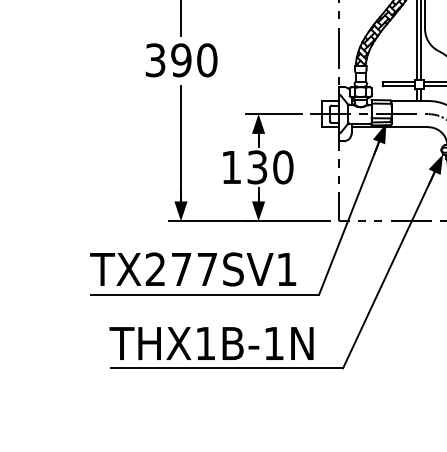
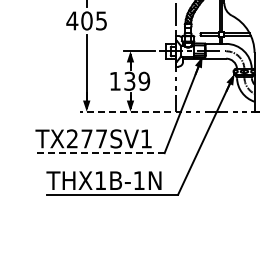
text: (180, 59) -> (86, 20), 390 -> 405
text: (283, 167) -> (144, 81), 130 -> 139
line: (249, 220) -> (125, 111), solid -> dashed
line: (203, 295) -> (99, 153), solid -> dashed

